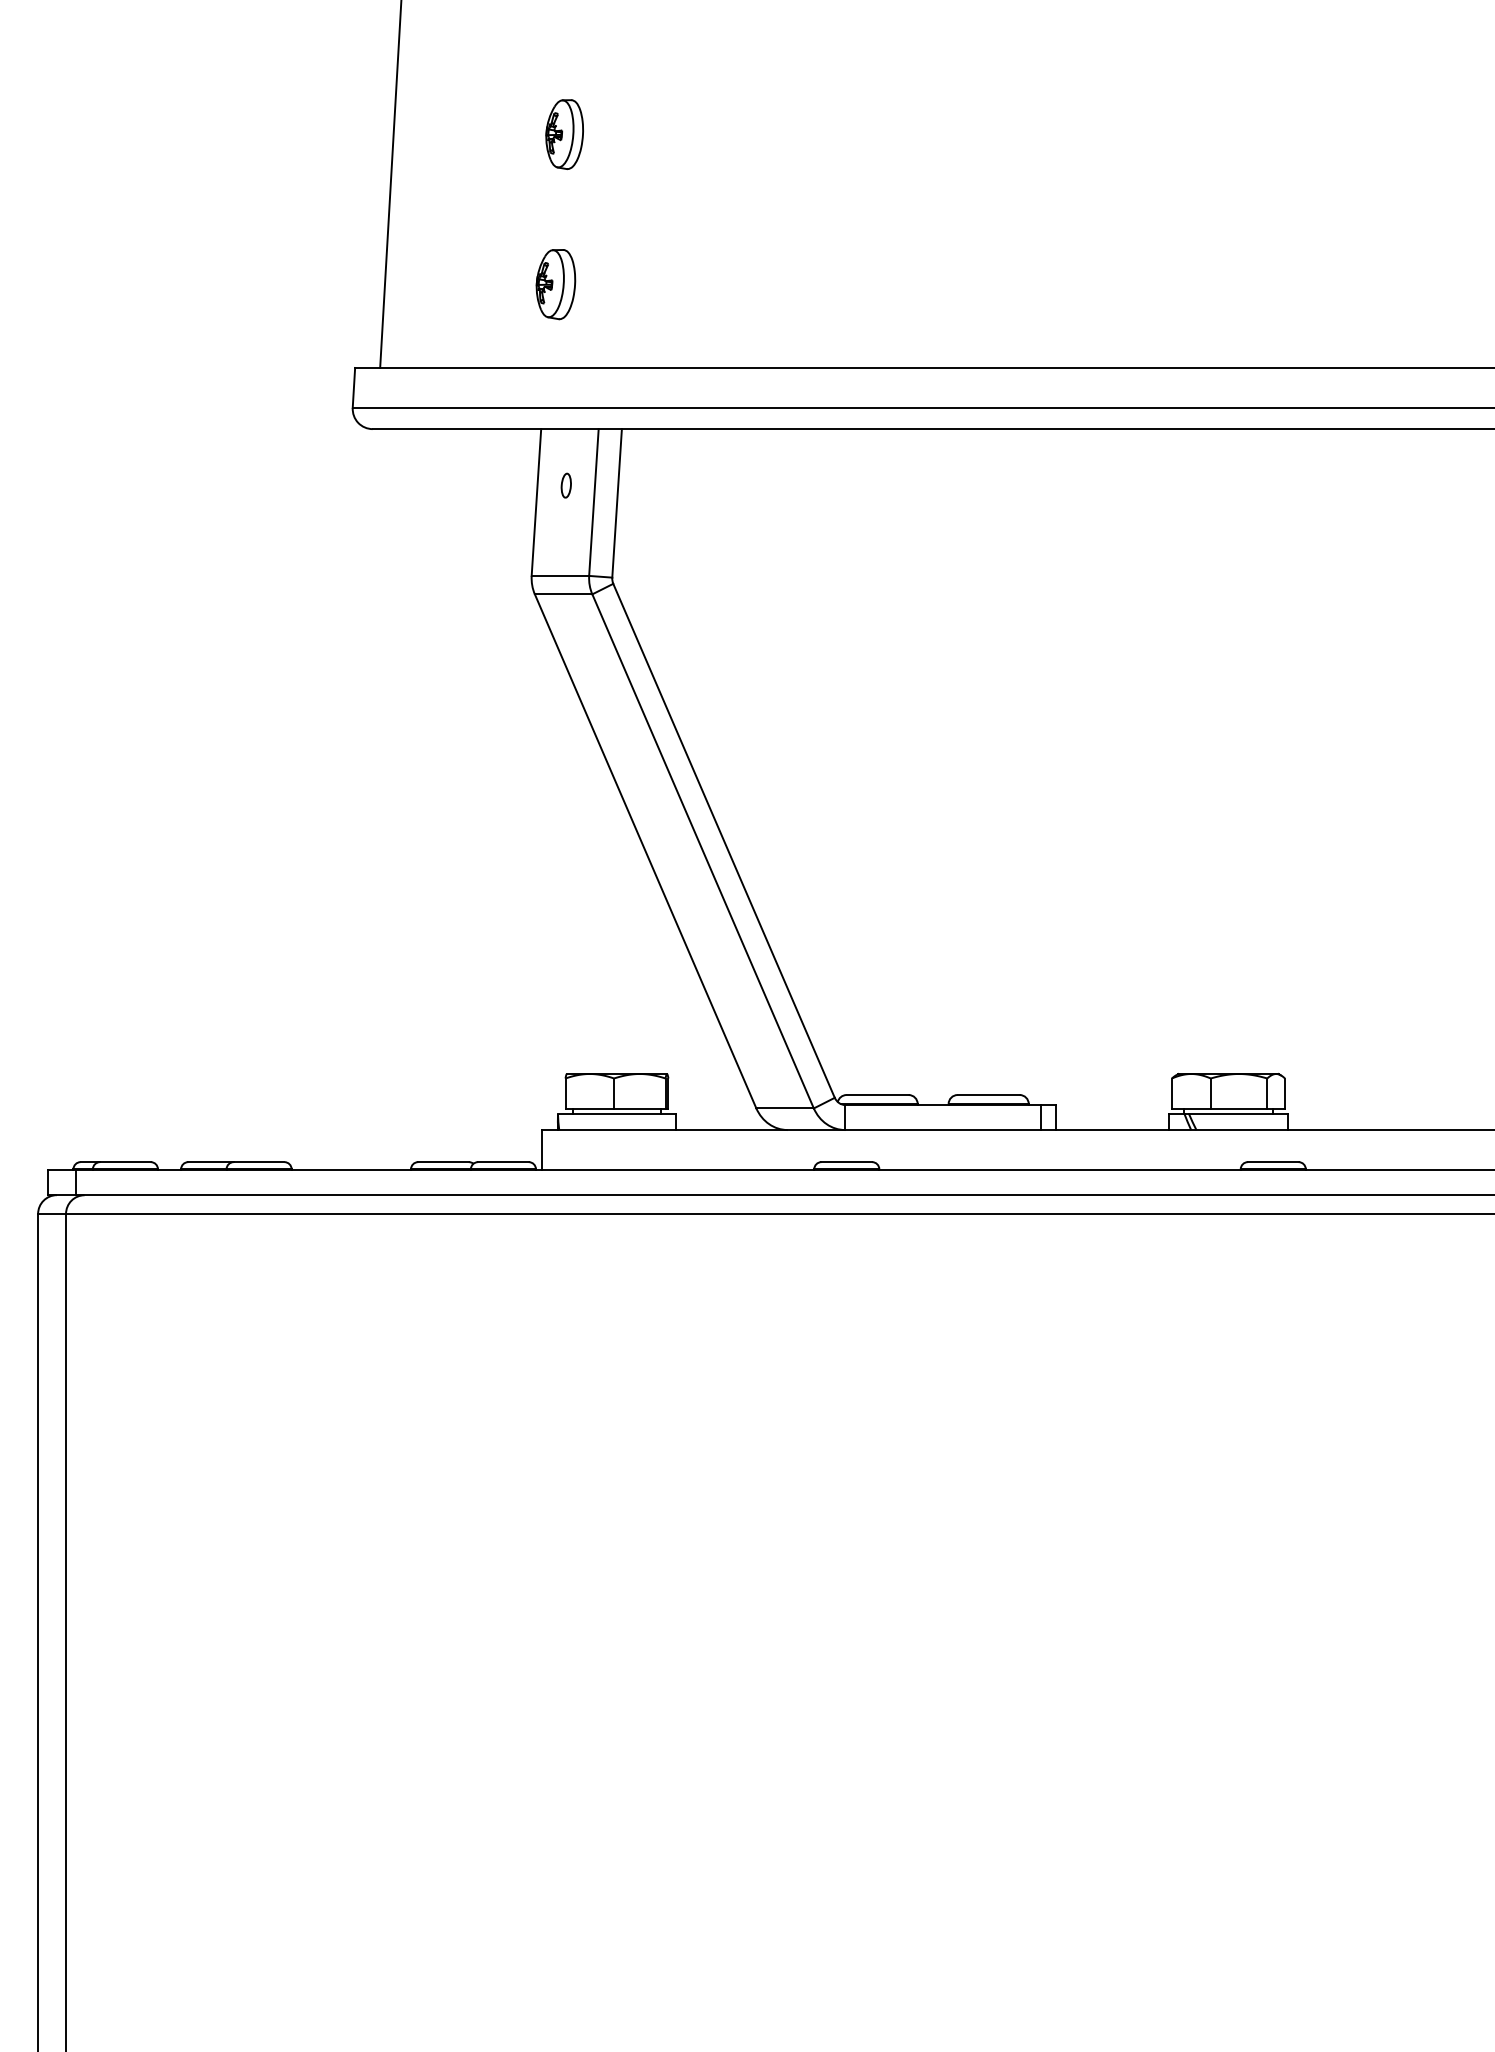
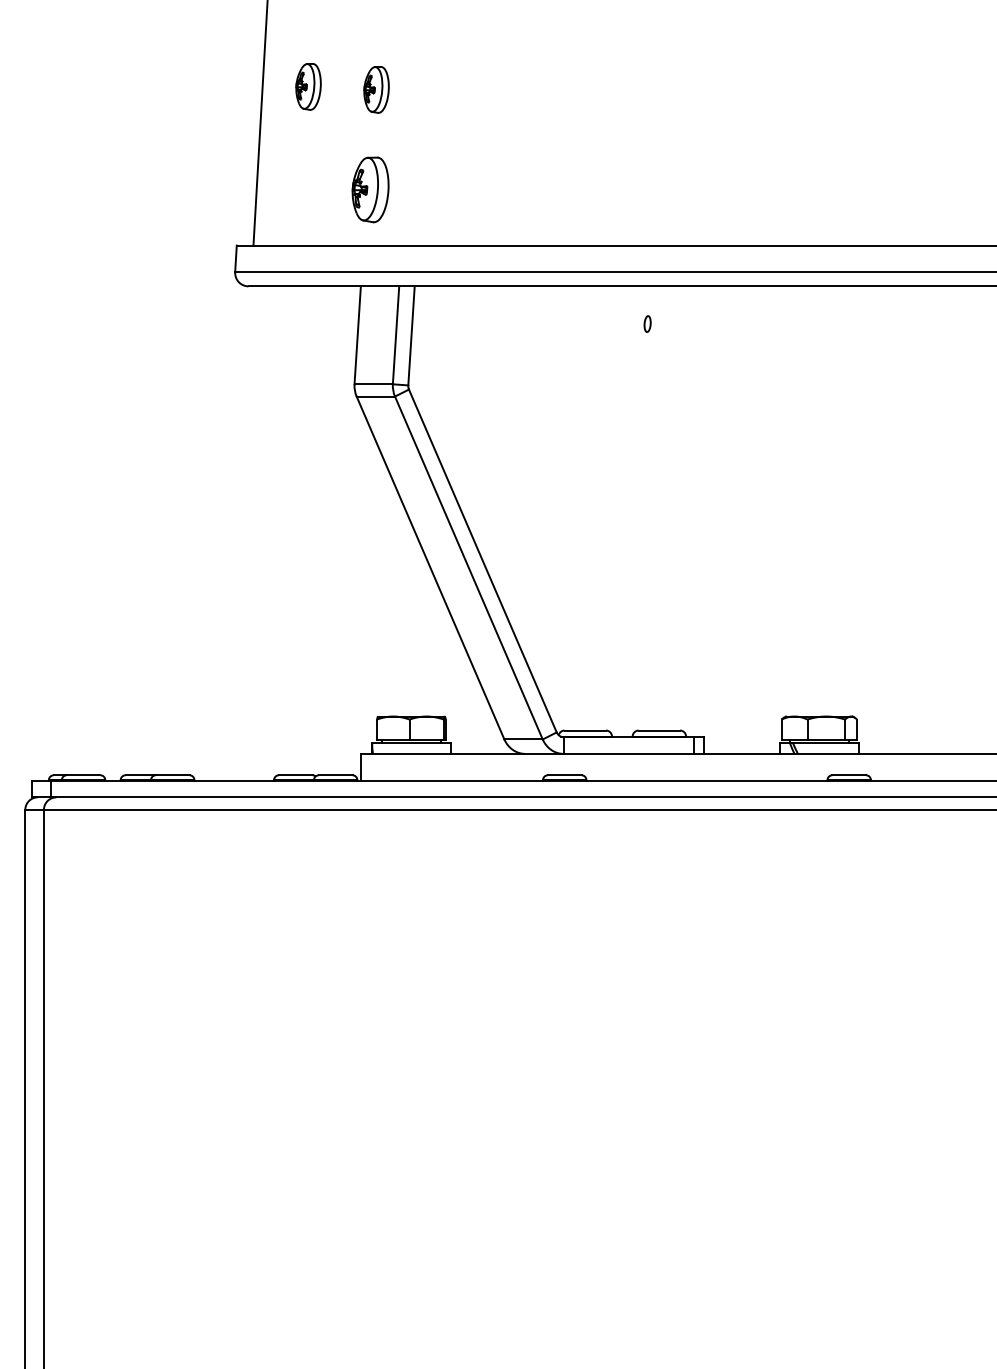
part: (462, 129) -> (308, 86), added
part: (555, 283) -> (370, 189), size x1.4
part: (566, 484) -> (647, 323), moved

